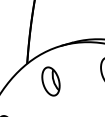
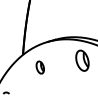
part: (51, 81) -> (40, 67), size x0.6

